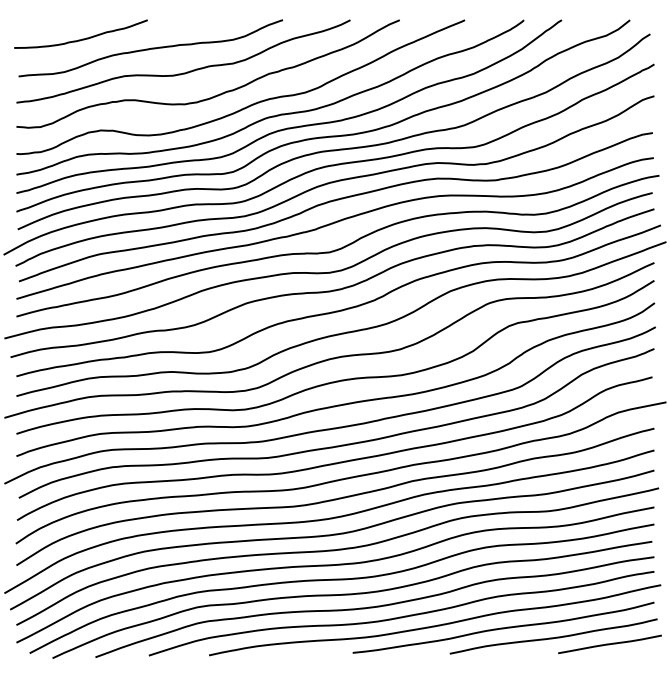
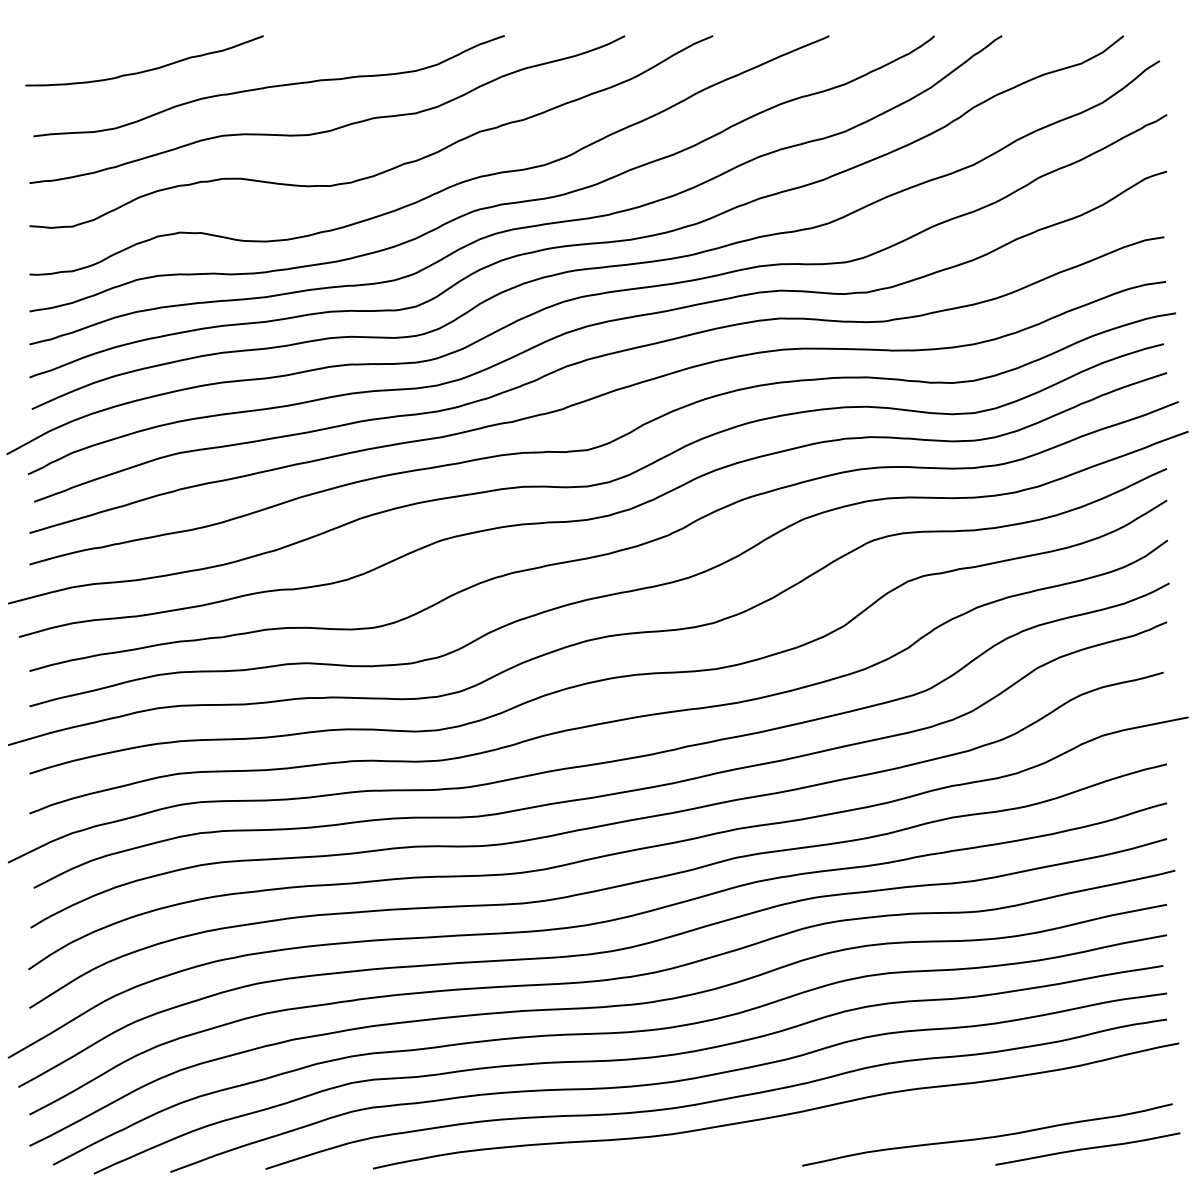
curve: (503, 627) -> (897, 1118), removed

